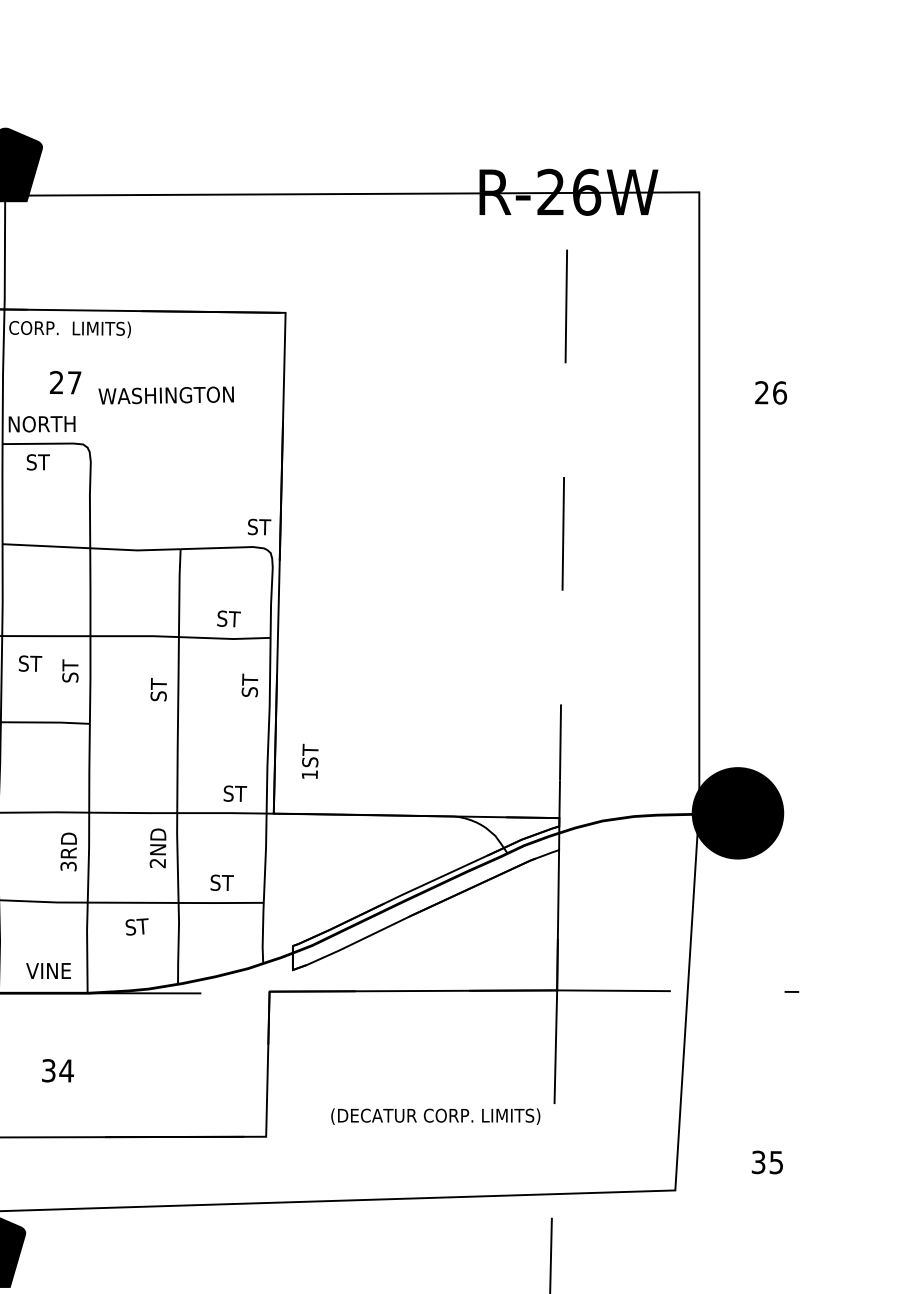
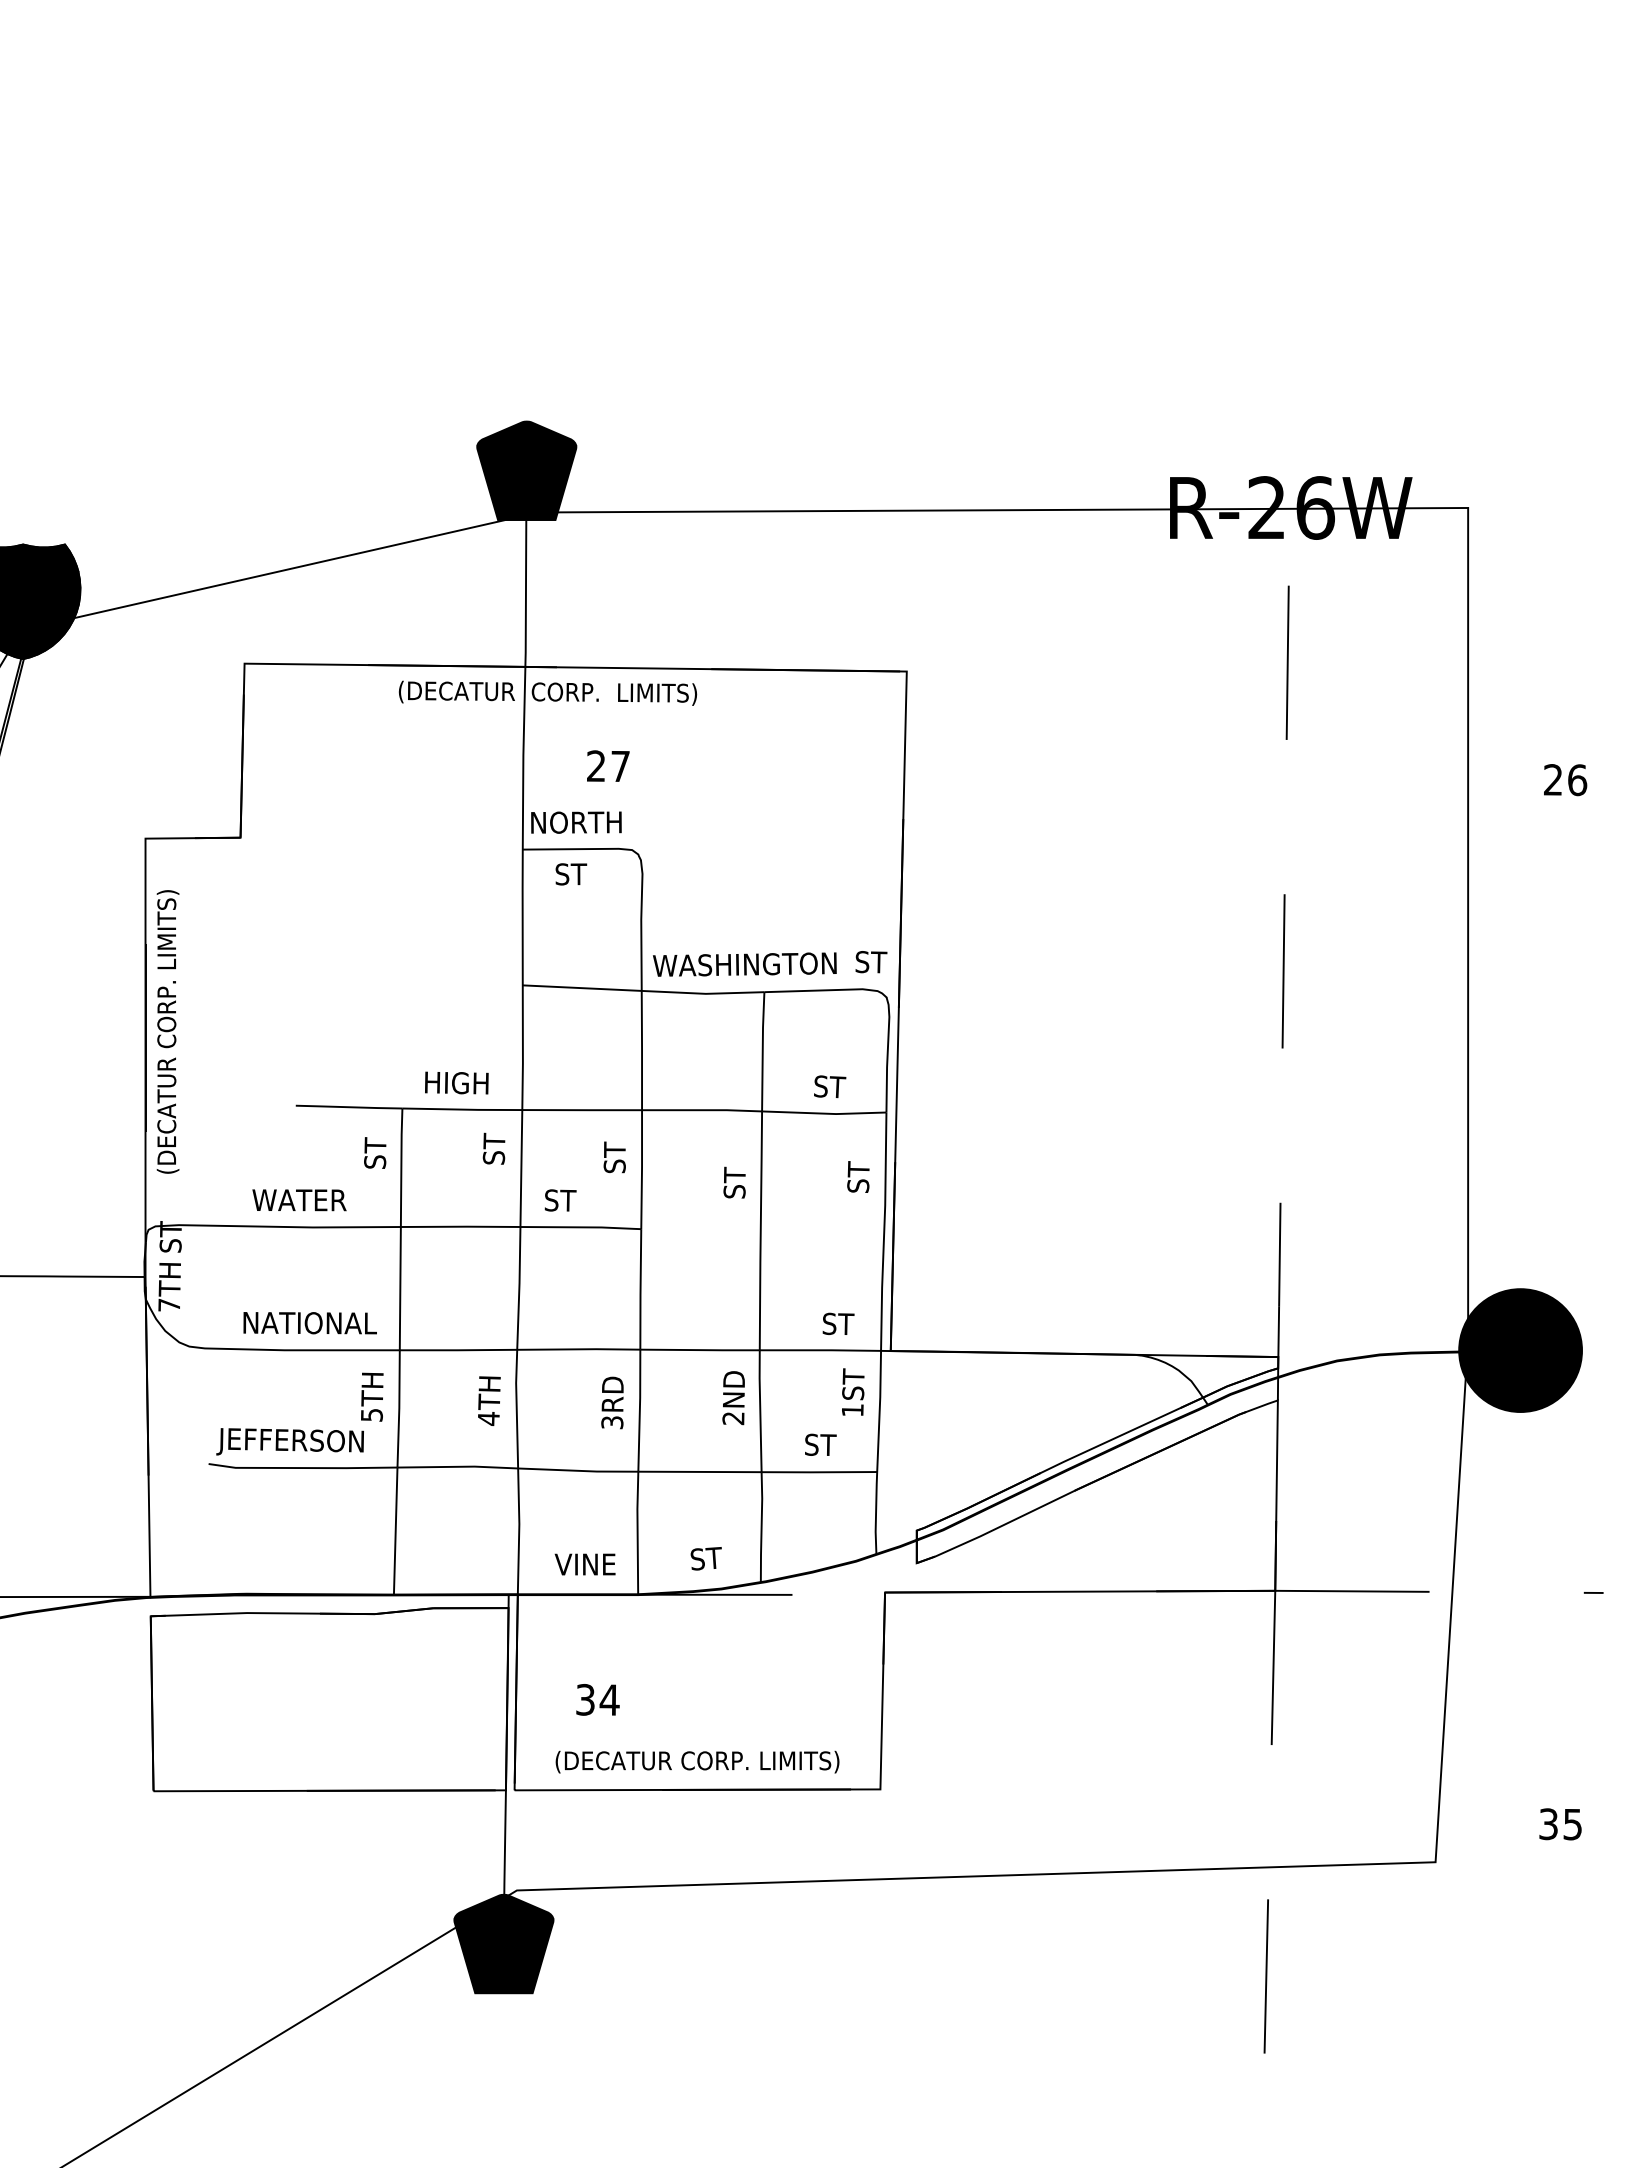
text: (165, 395) -> (744, 964), moved
text: (30, 663) -> (560, 1200), moved
text: (310, 760) -> (853, 1391), moved
text: (136, 926) -> (705, 1558), moved
text: (435, 1116) -> (697, 1761), moved

